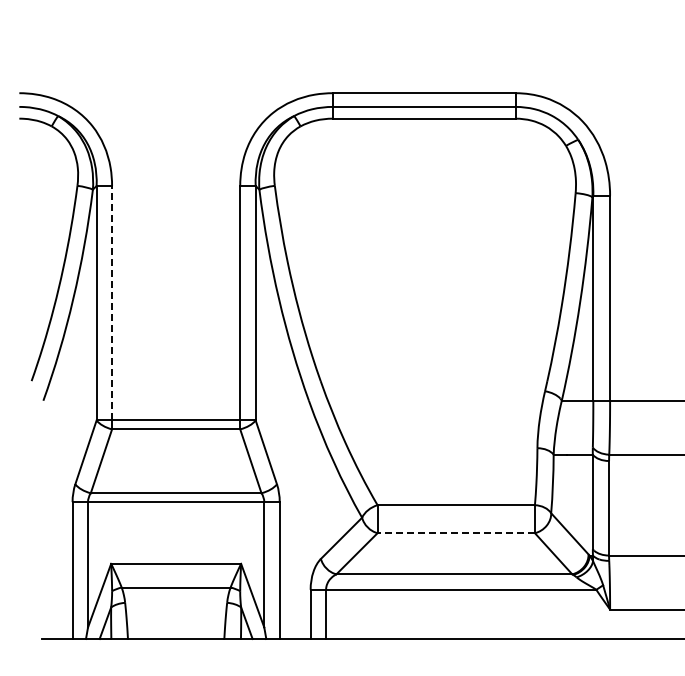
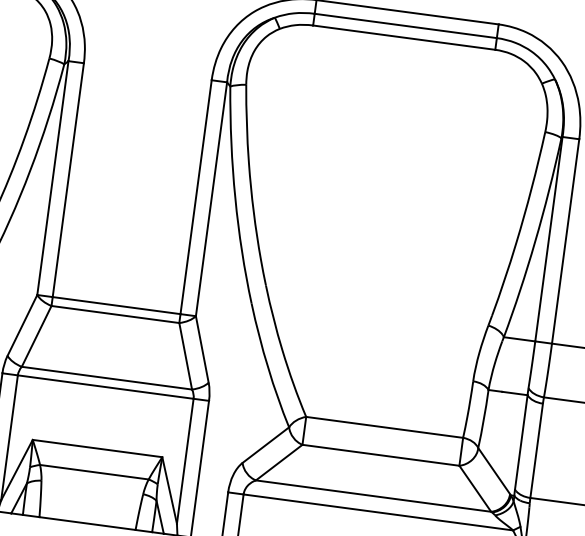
line: (112, 302) -> (68, 179), dashed -> solid
line: (456, 533) -> (381, 455), dashed -> solid

